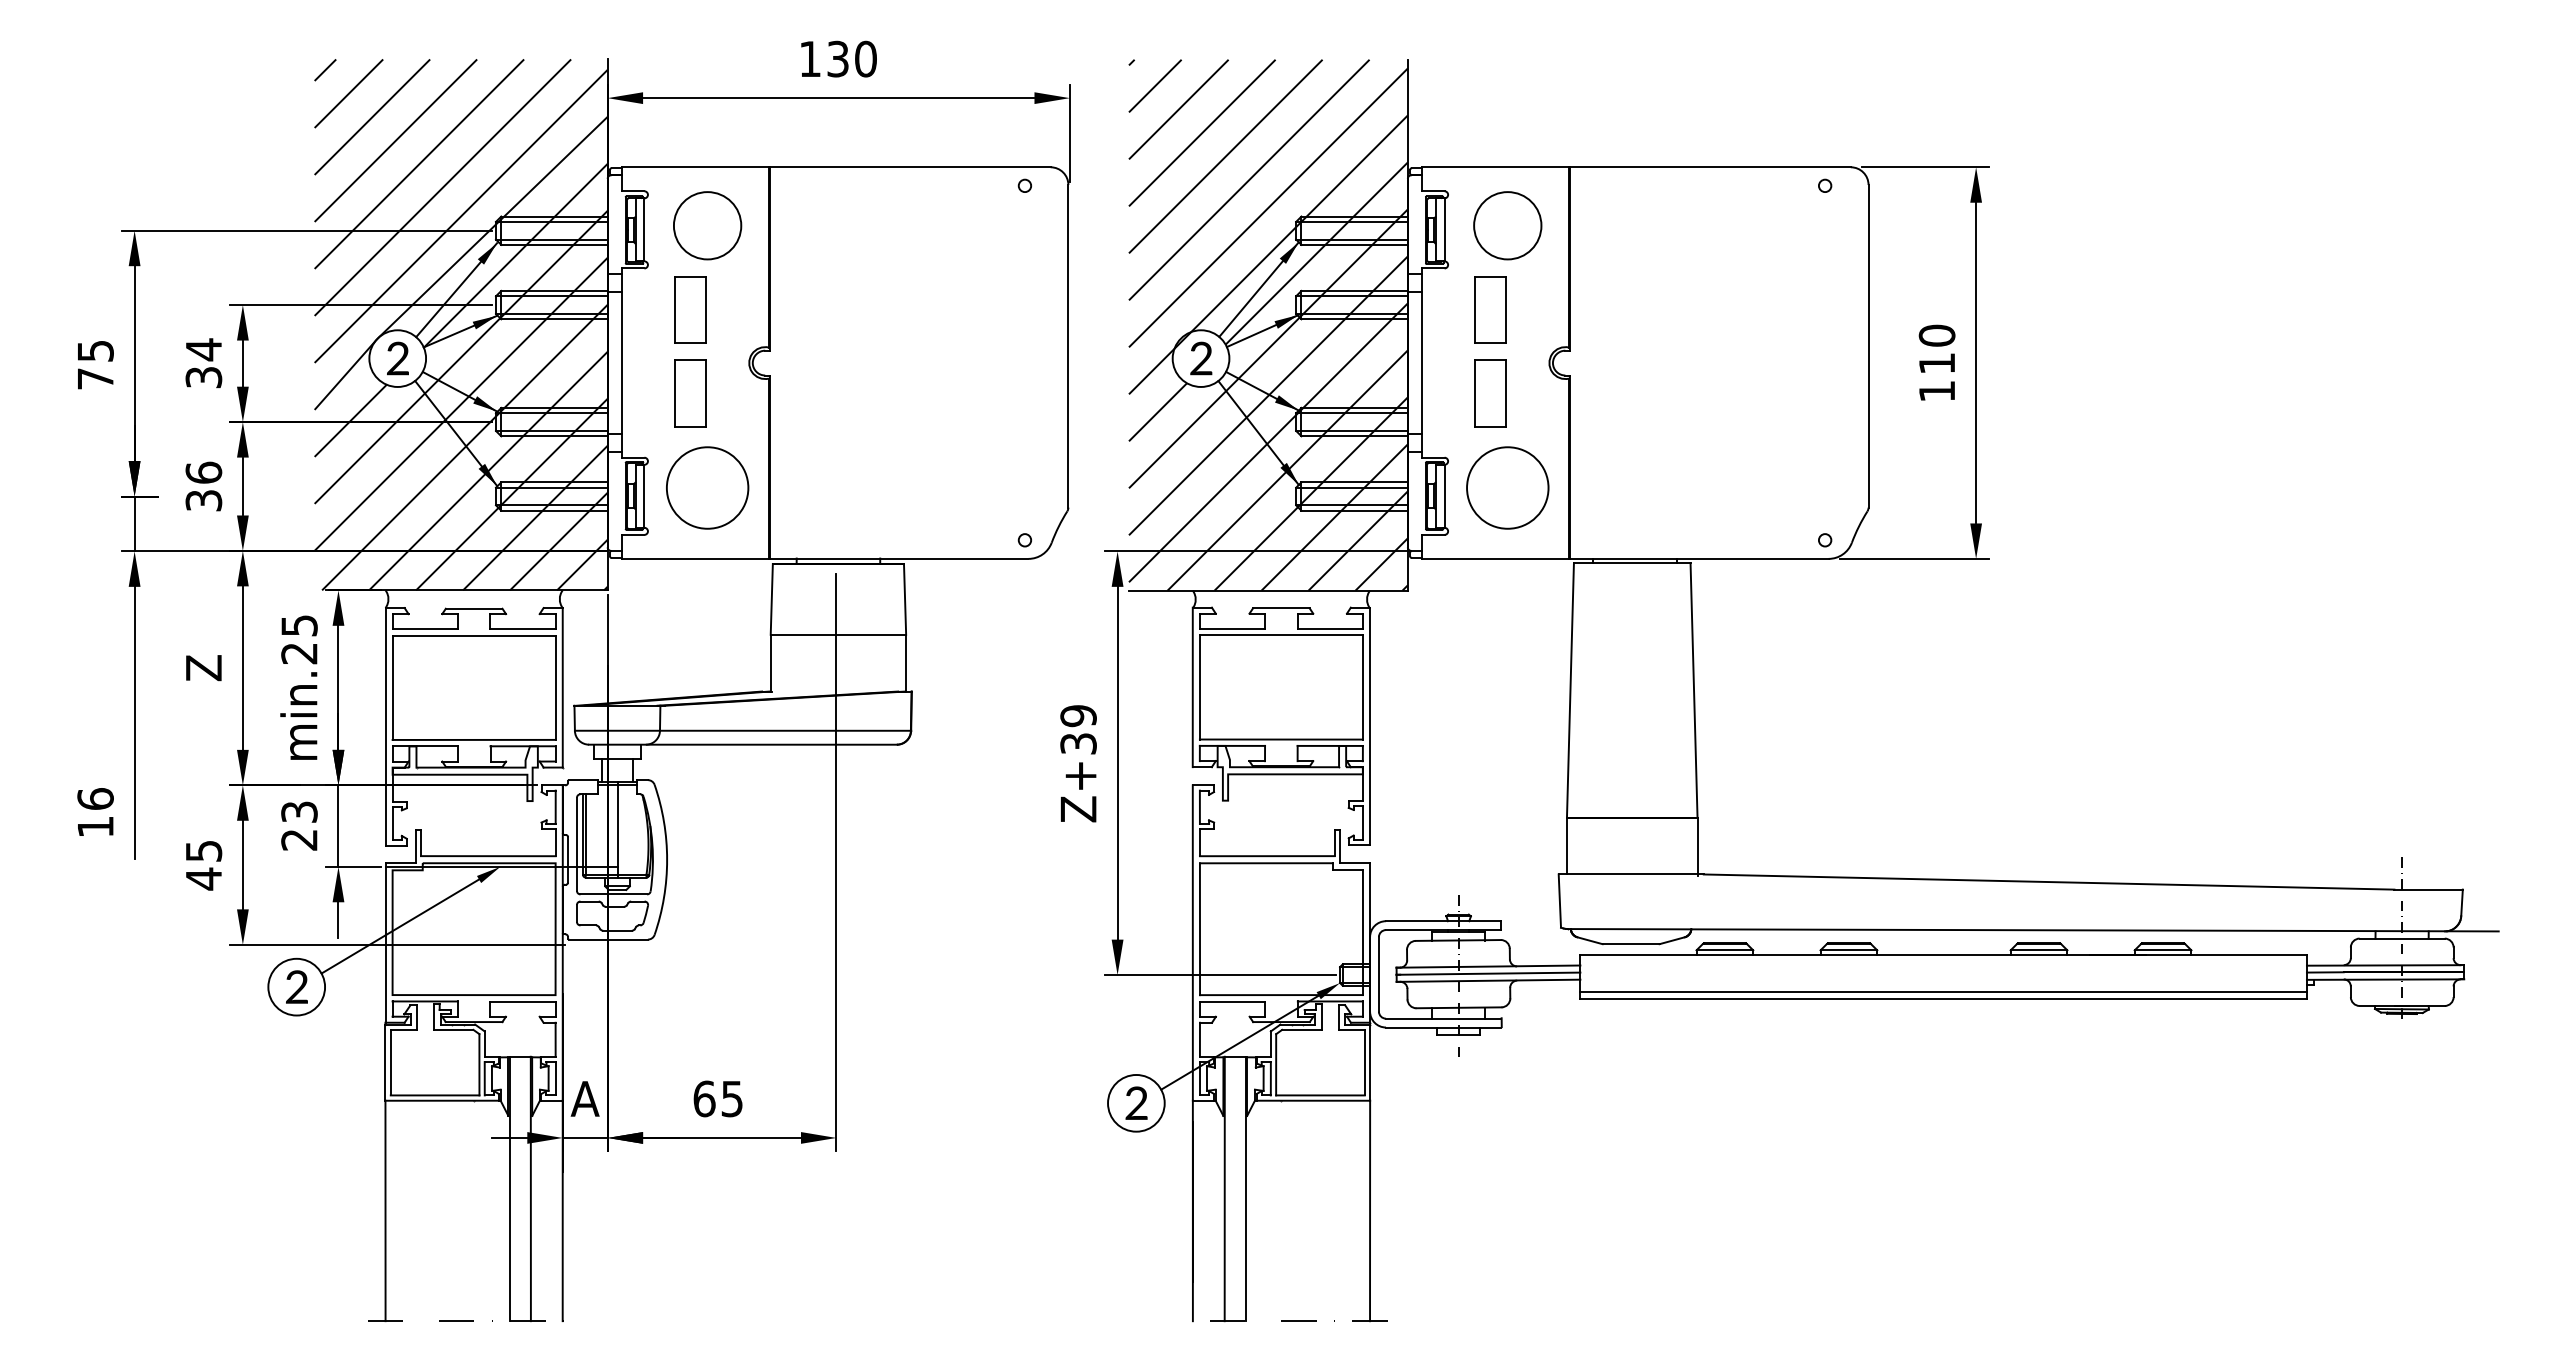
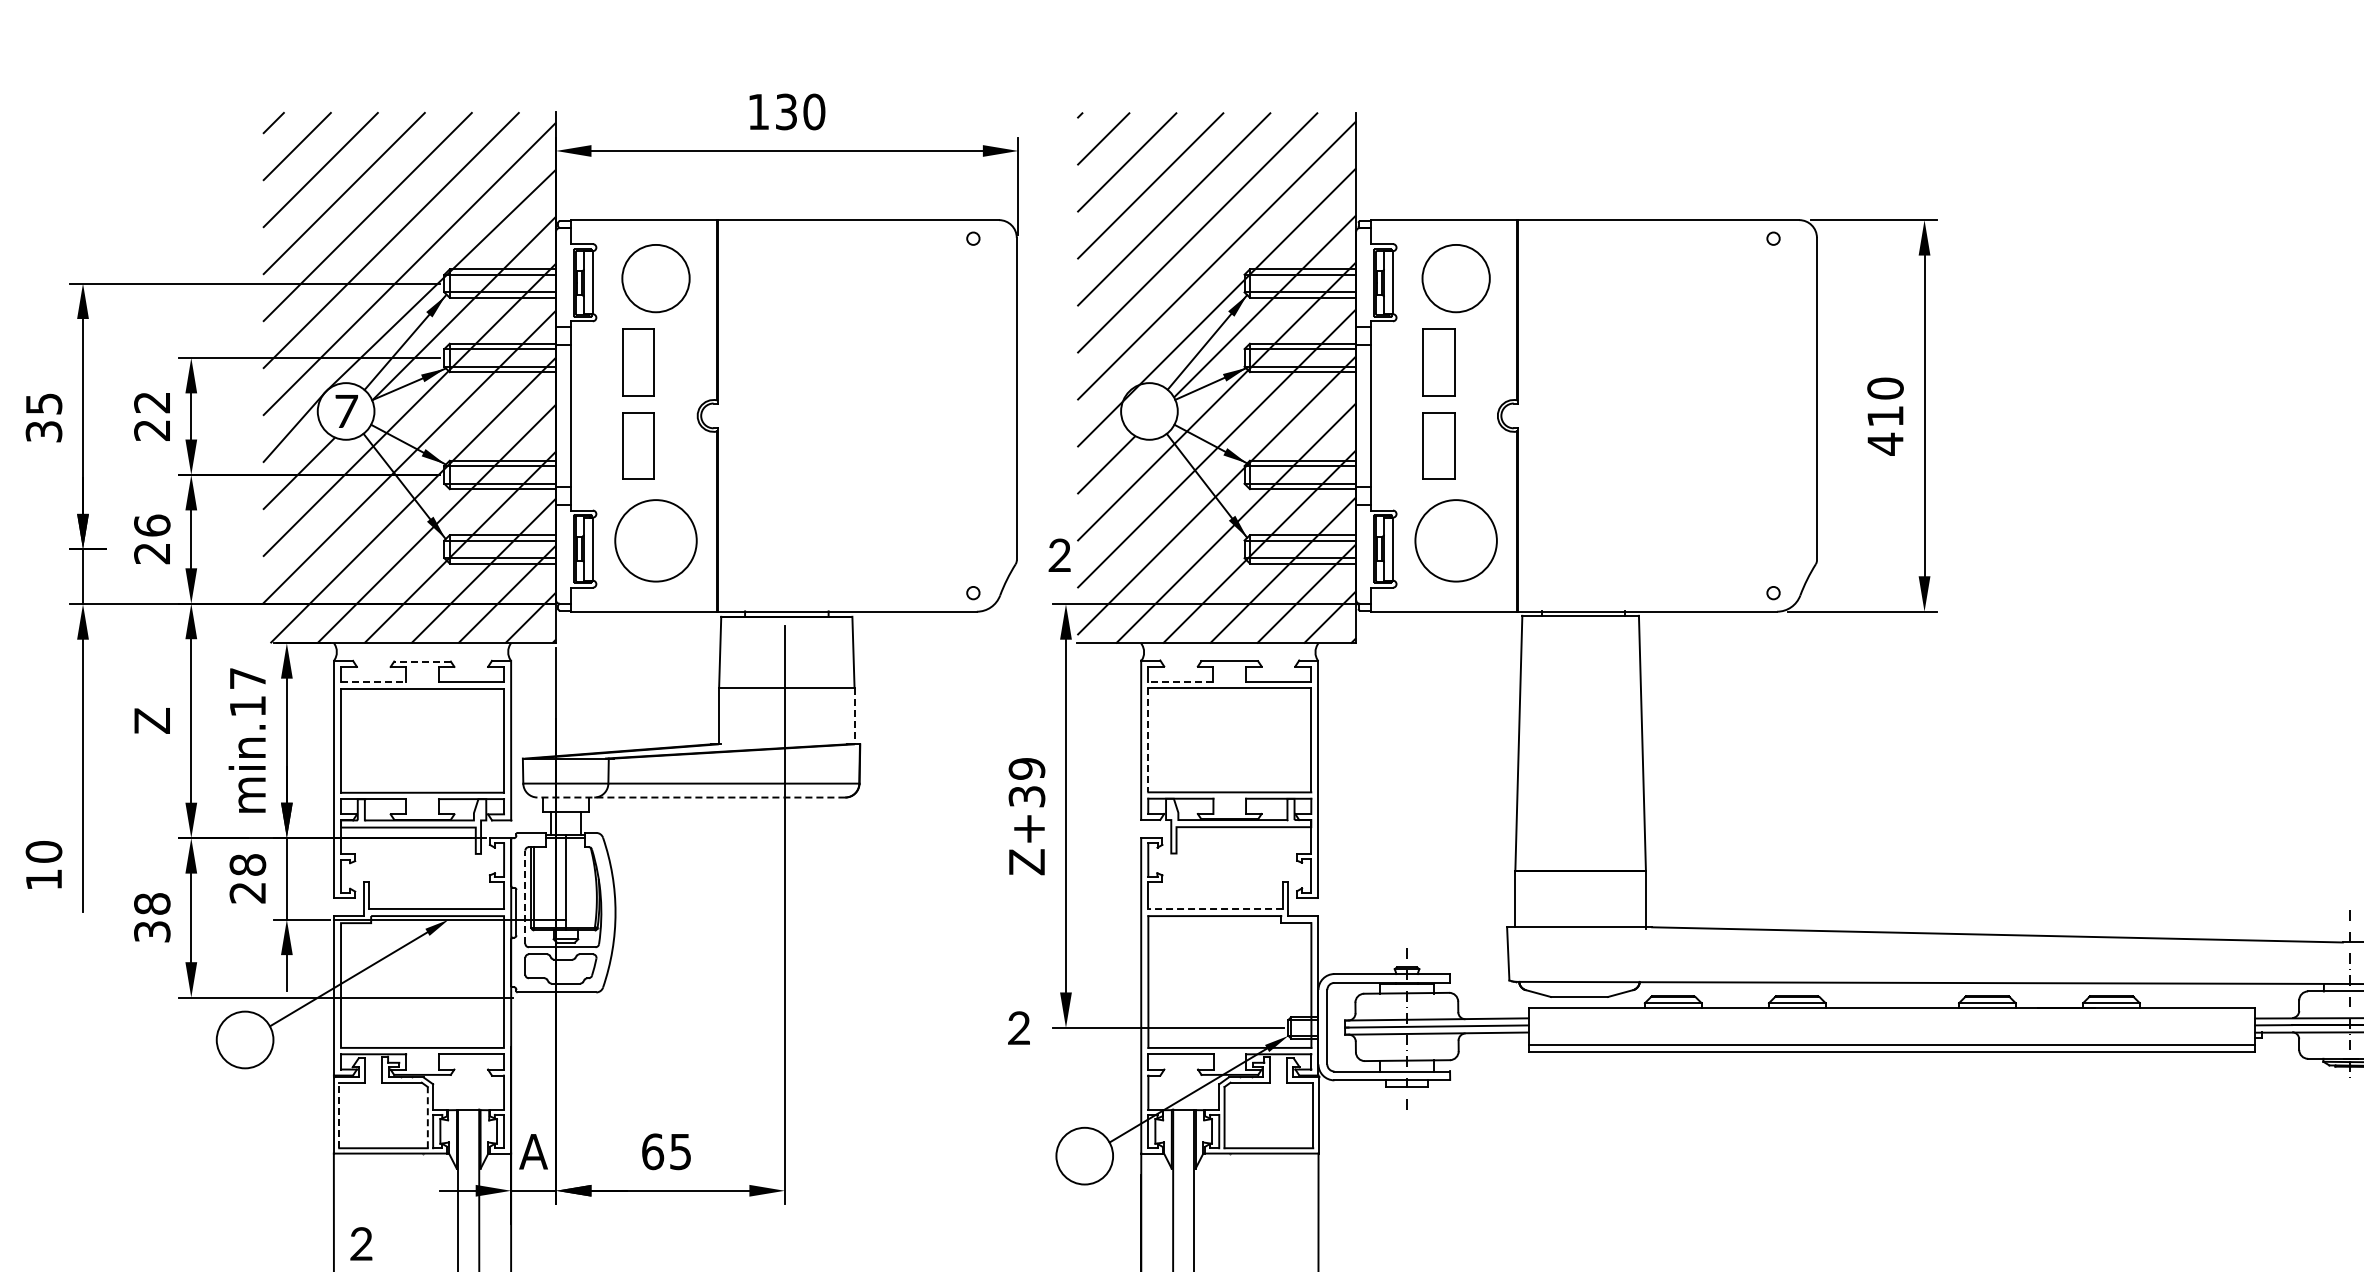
text: (398, 358) -> (346, 411), 2 -> 7
text: (1201, 358) -> (1059, 555), moved
text: (203, 363) -> (151, 416), 34 -> 22
text: (95, 378) -> (43, 431), 75 -> 35
text: (1936, 391) -> (1884, 444), 110 -> 410
text: (203, 500) -> (151, 553), 36 -> 26
line: (473, 608) -> (421, 661), solid -> dashed
line: (1232, 628) -> (1180, 681), solid -> dashed
line: (425, 629) -> (373, 682), solid -> dashed
text: (299, 639) -> (247, 692), min.25 -> min.17
line: (906, 663) -> (854, 716), solid -> dashed
line: (1199, 687) -> (1147, 740), solid -> dashed
line: (743, 744) -> (691, 797), solid -> dashed
text: (95, 799) -> (43, 852), 16 -> 10
text: (299, 811) -> (247, 864), 23 -> 28
line: (576, 844) -> (524, 897), solid -> dashed
line: (1266, 856) -> (1214, 909), solid -> dashed
text: (203, 865) -> (151, 918), 45 -> 38
text: (296, 986) -> (360, 1243), moved
line: (390, 1062) -> (338, 1115), solid -> dashed
line: (479, 1064) -> (427, 1117), solid -> dashed
text: (1136, 1102) -> (1018, 1027), moved

